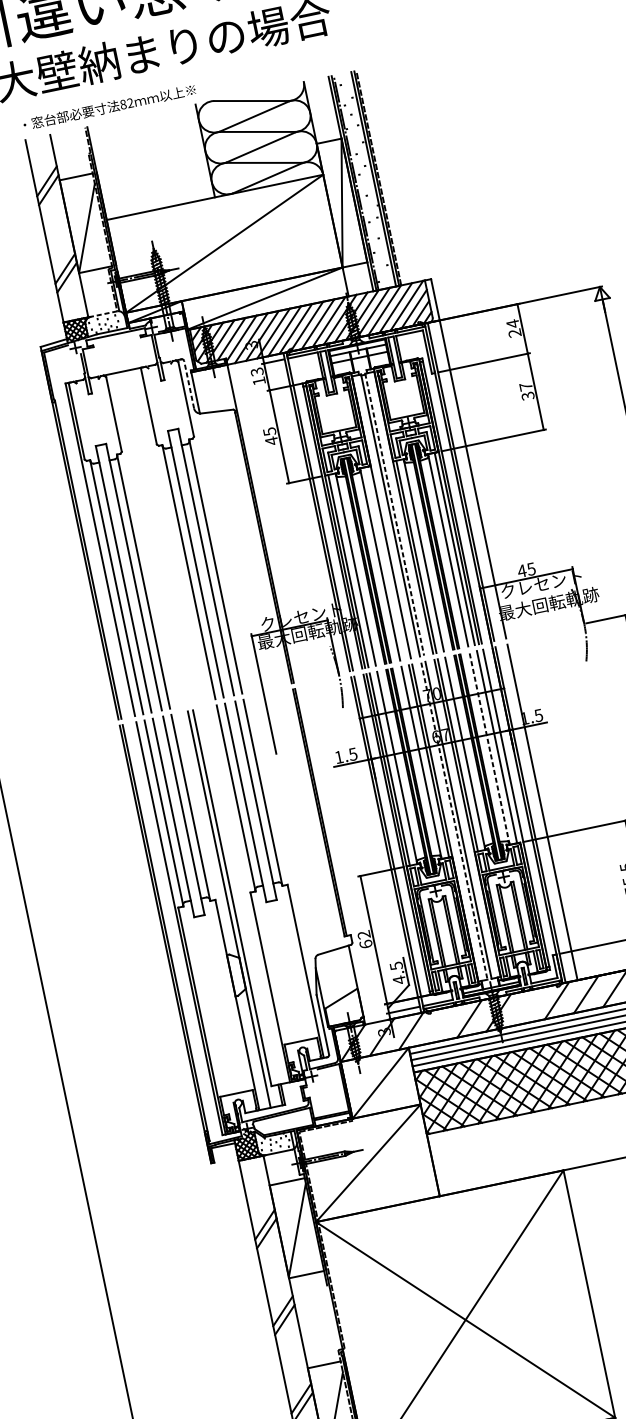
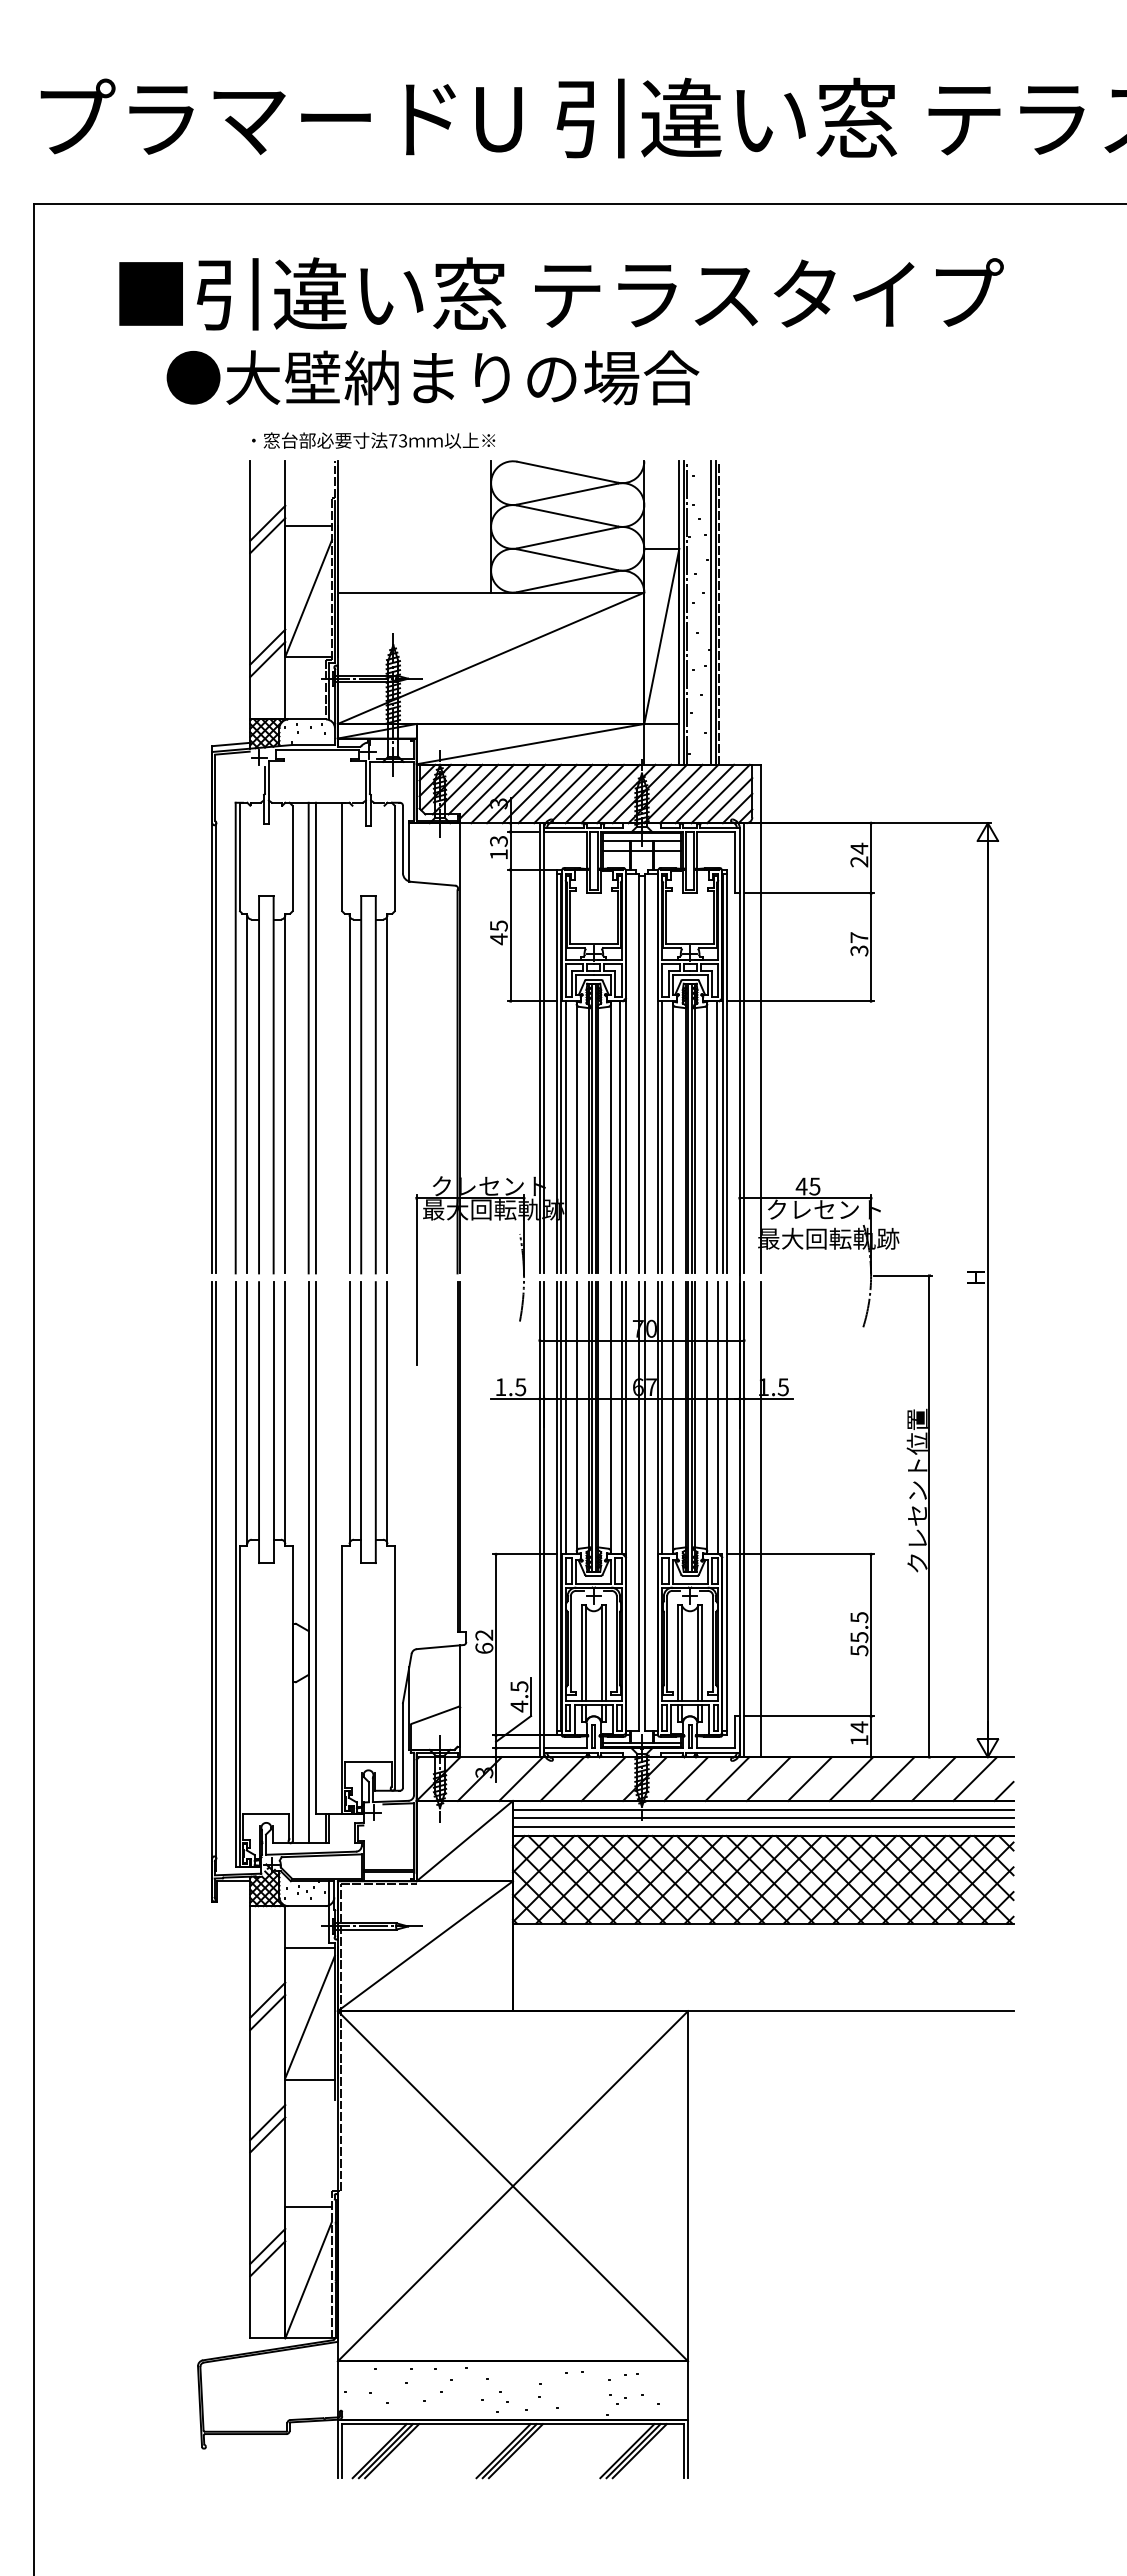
text: (127, 103) -> (398, 440), 82 -> 73
line: (104, 314) -> (307, 719), dashed -> solid
line: (188, 384) -> (402, 839), dashed -> solid
line: (394, 514) -> (644, 1073), dashed -> solid
line: (156, 537) -> (315, 1037), added
line: (151, 538) -> (308, 1037), added
line: (386, 563) -> (620, 1137), added
line: (489, 748) -> (707, 1417), dashed -> solid
line: (454, 821) -> (639, 1507), dashed -> solid
line: (528, 1006) -> (686, 1778), added
line: (440, 1024) -> (562, 1778), added

